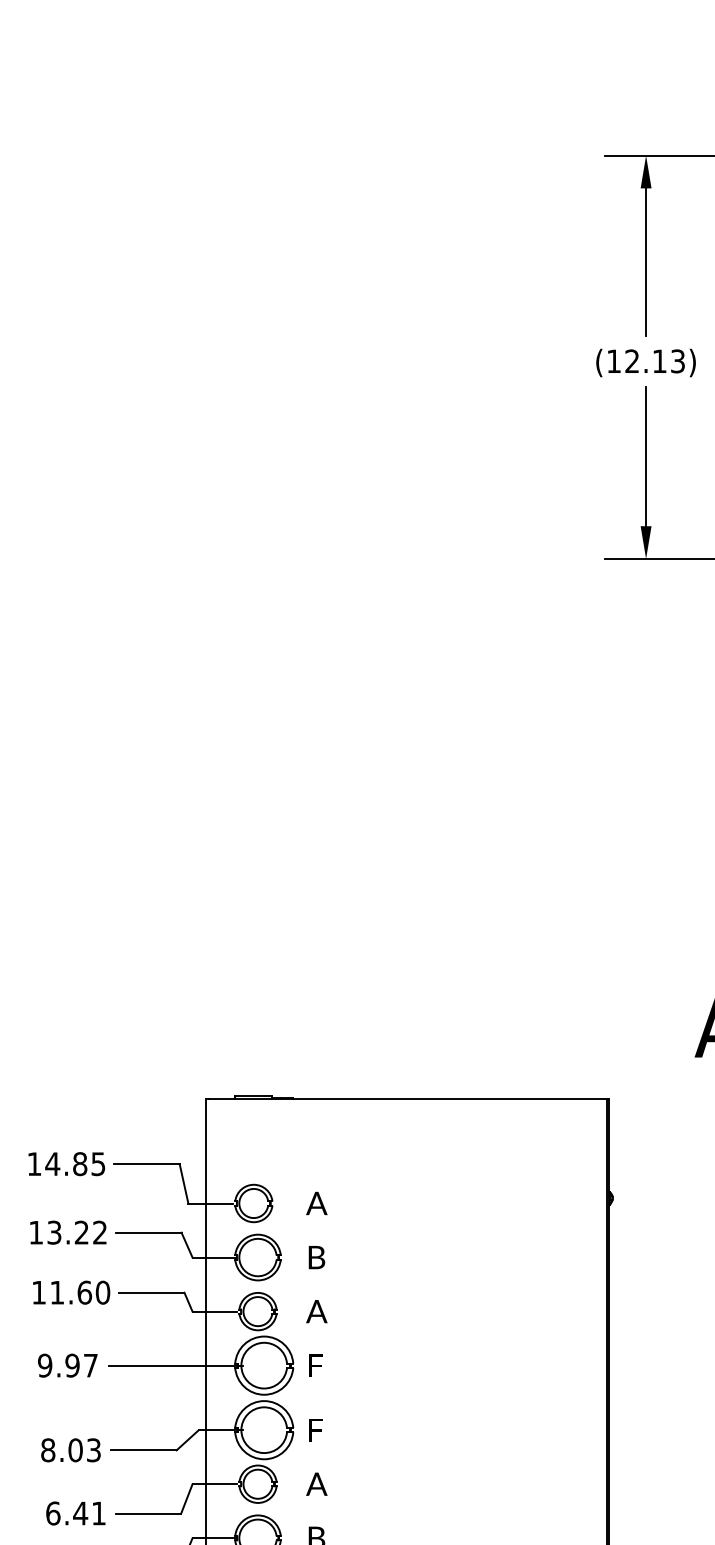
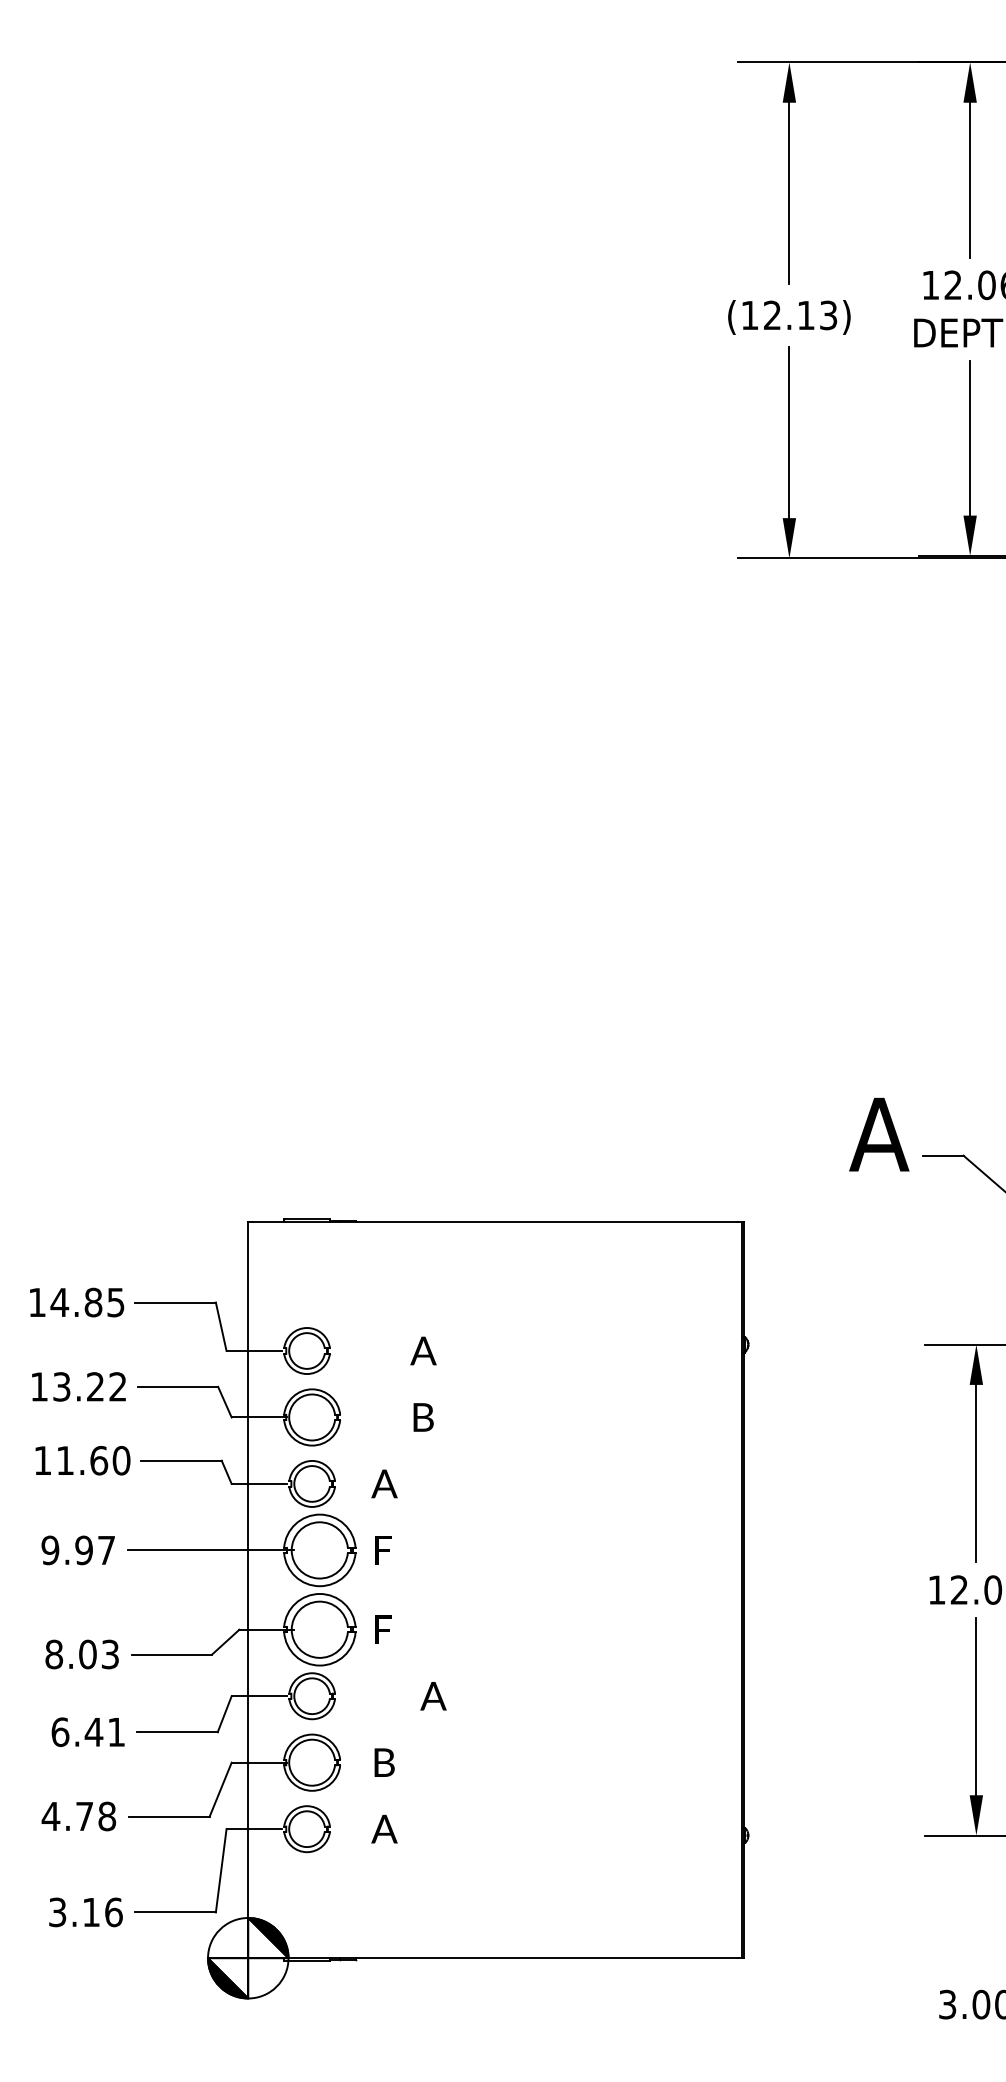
text: (316, 1203) -> (423, 1350), moved
text: (316, 1257) -> (423, 1417), moved
text: (316, 1484) -> (433, 1696), moved

